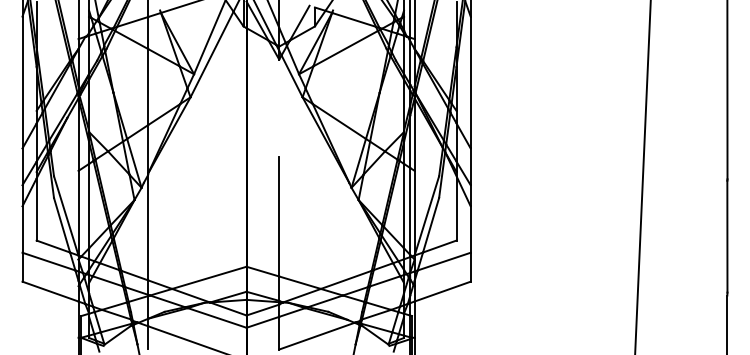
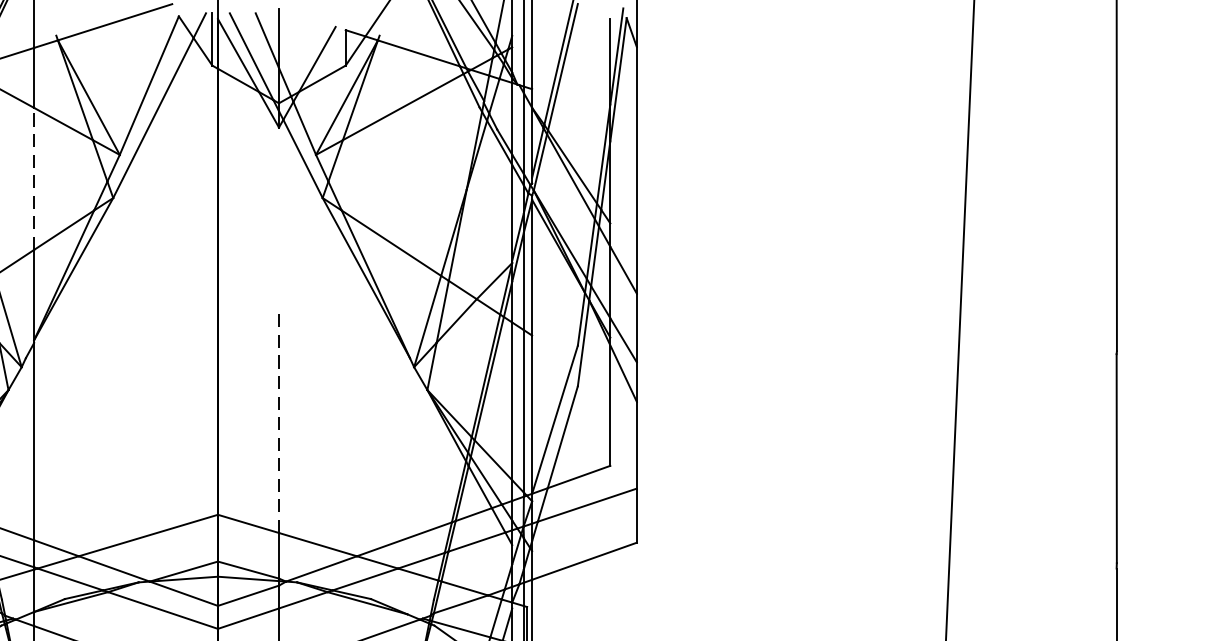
line: (148, 87) -> (34, 179), solid -> dashed
line: (279, 216) -> (279, 420), solid -> dashed

